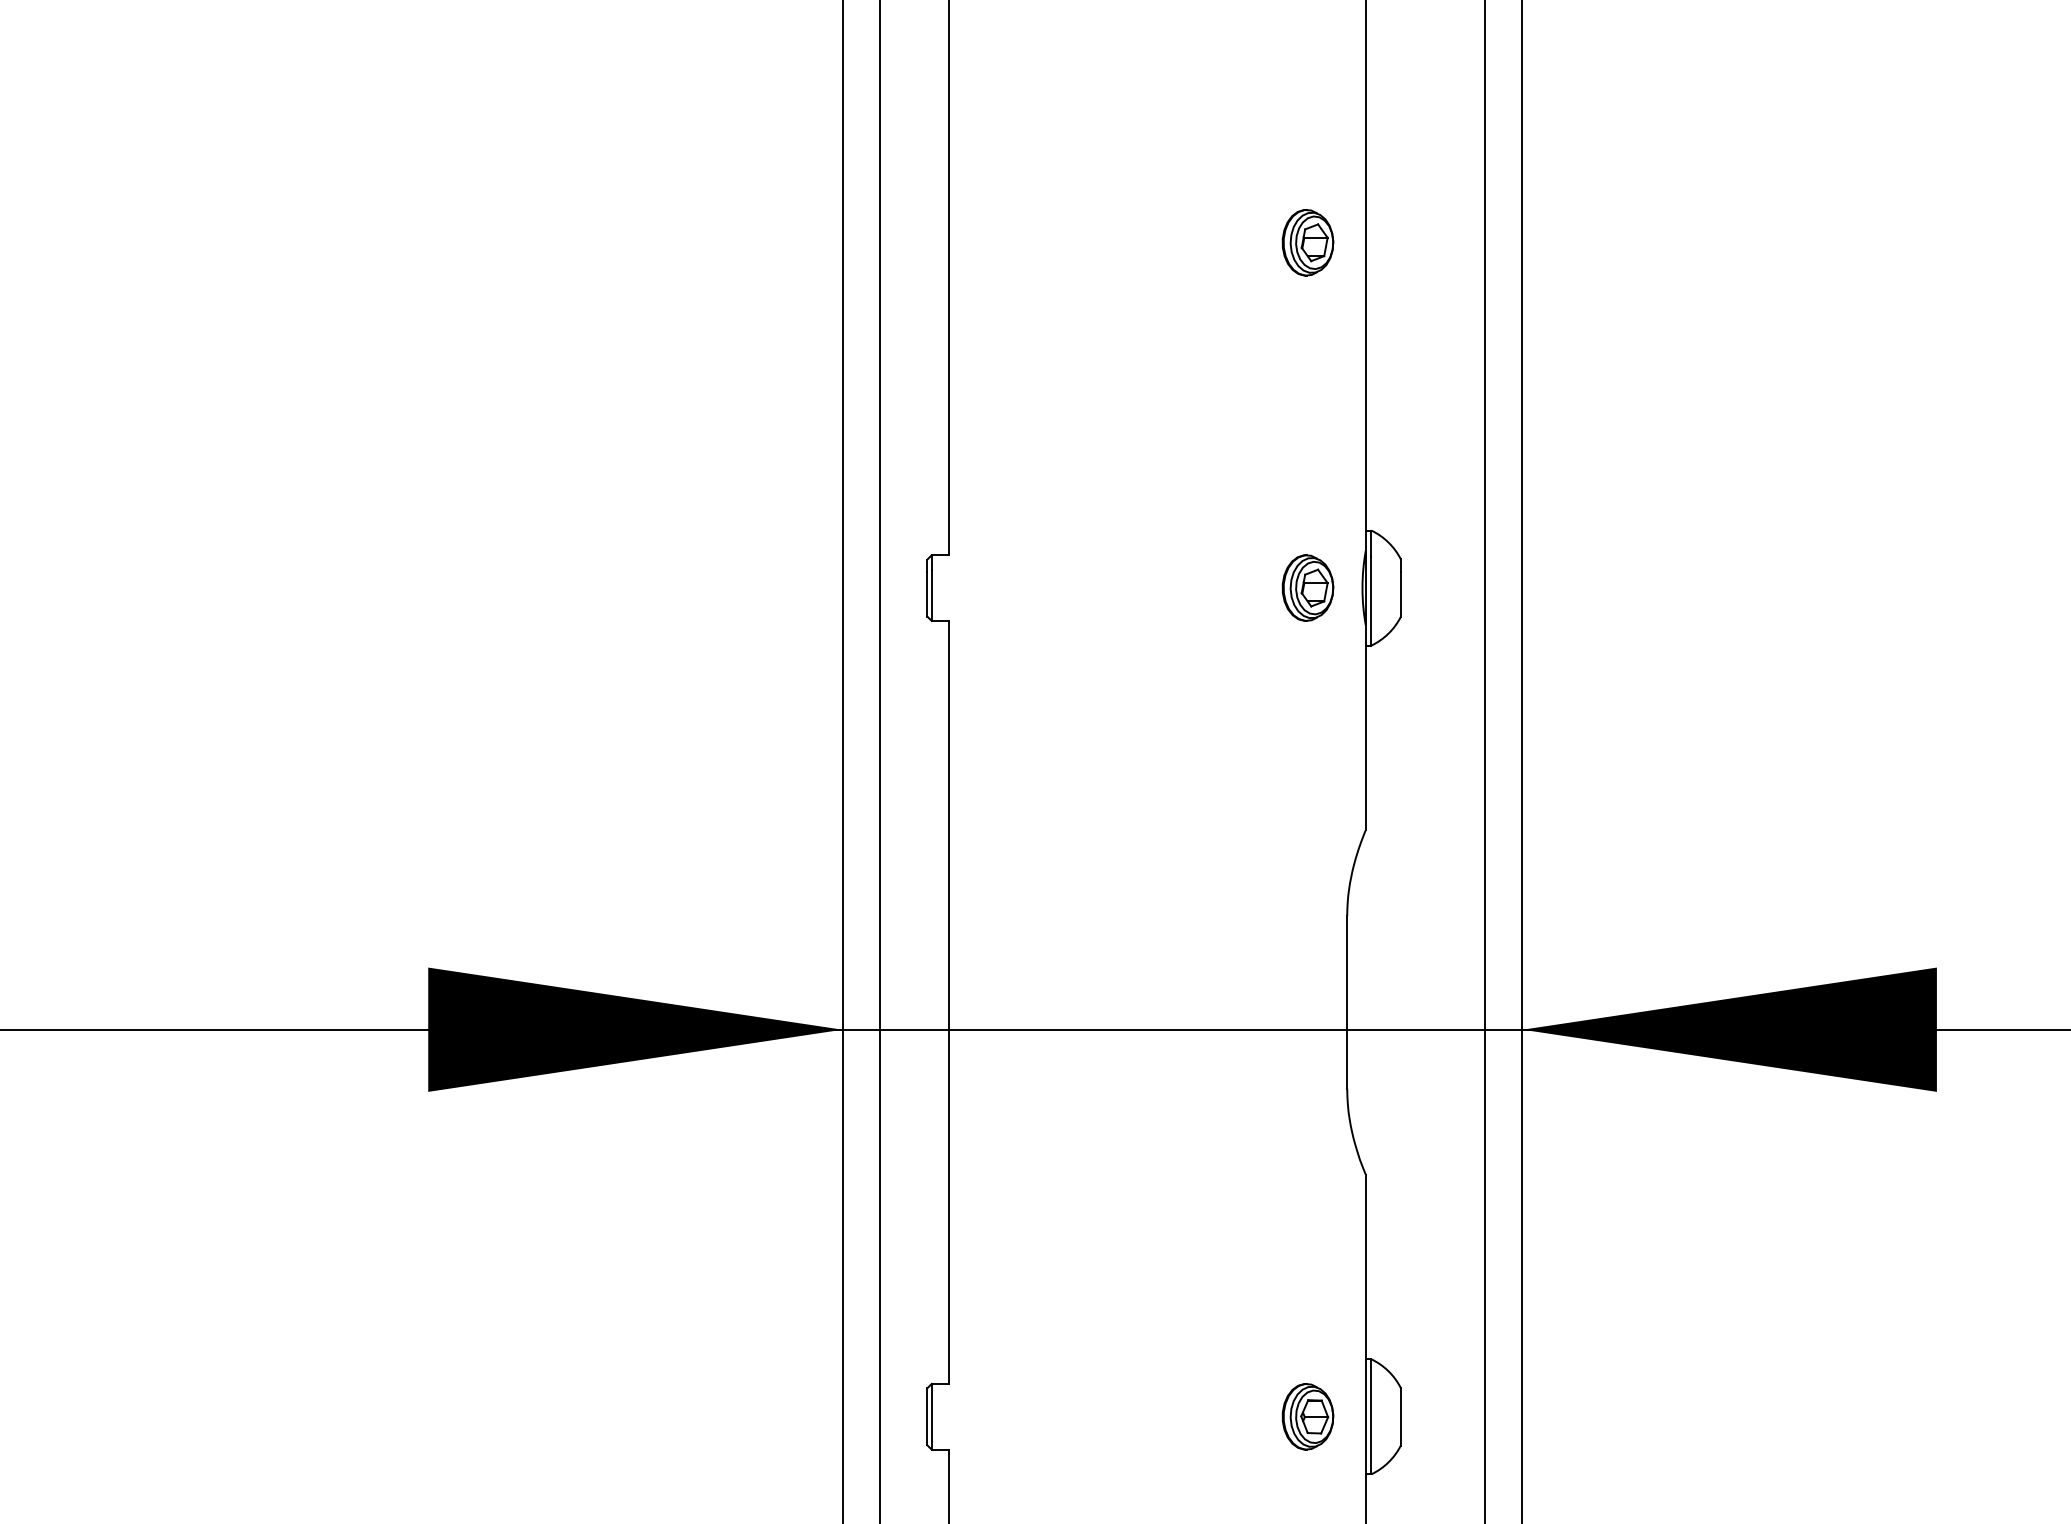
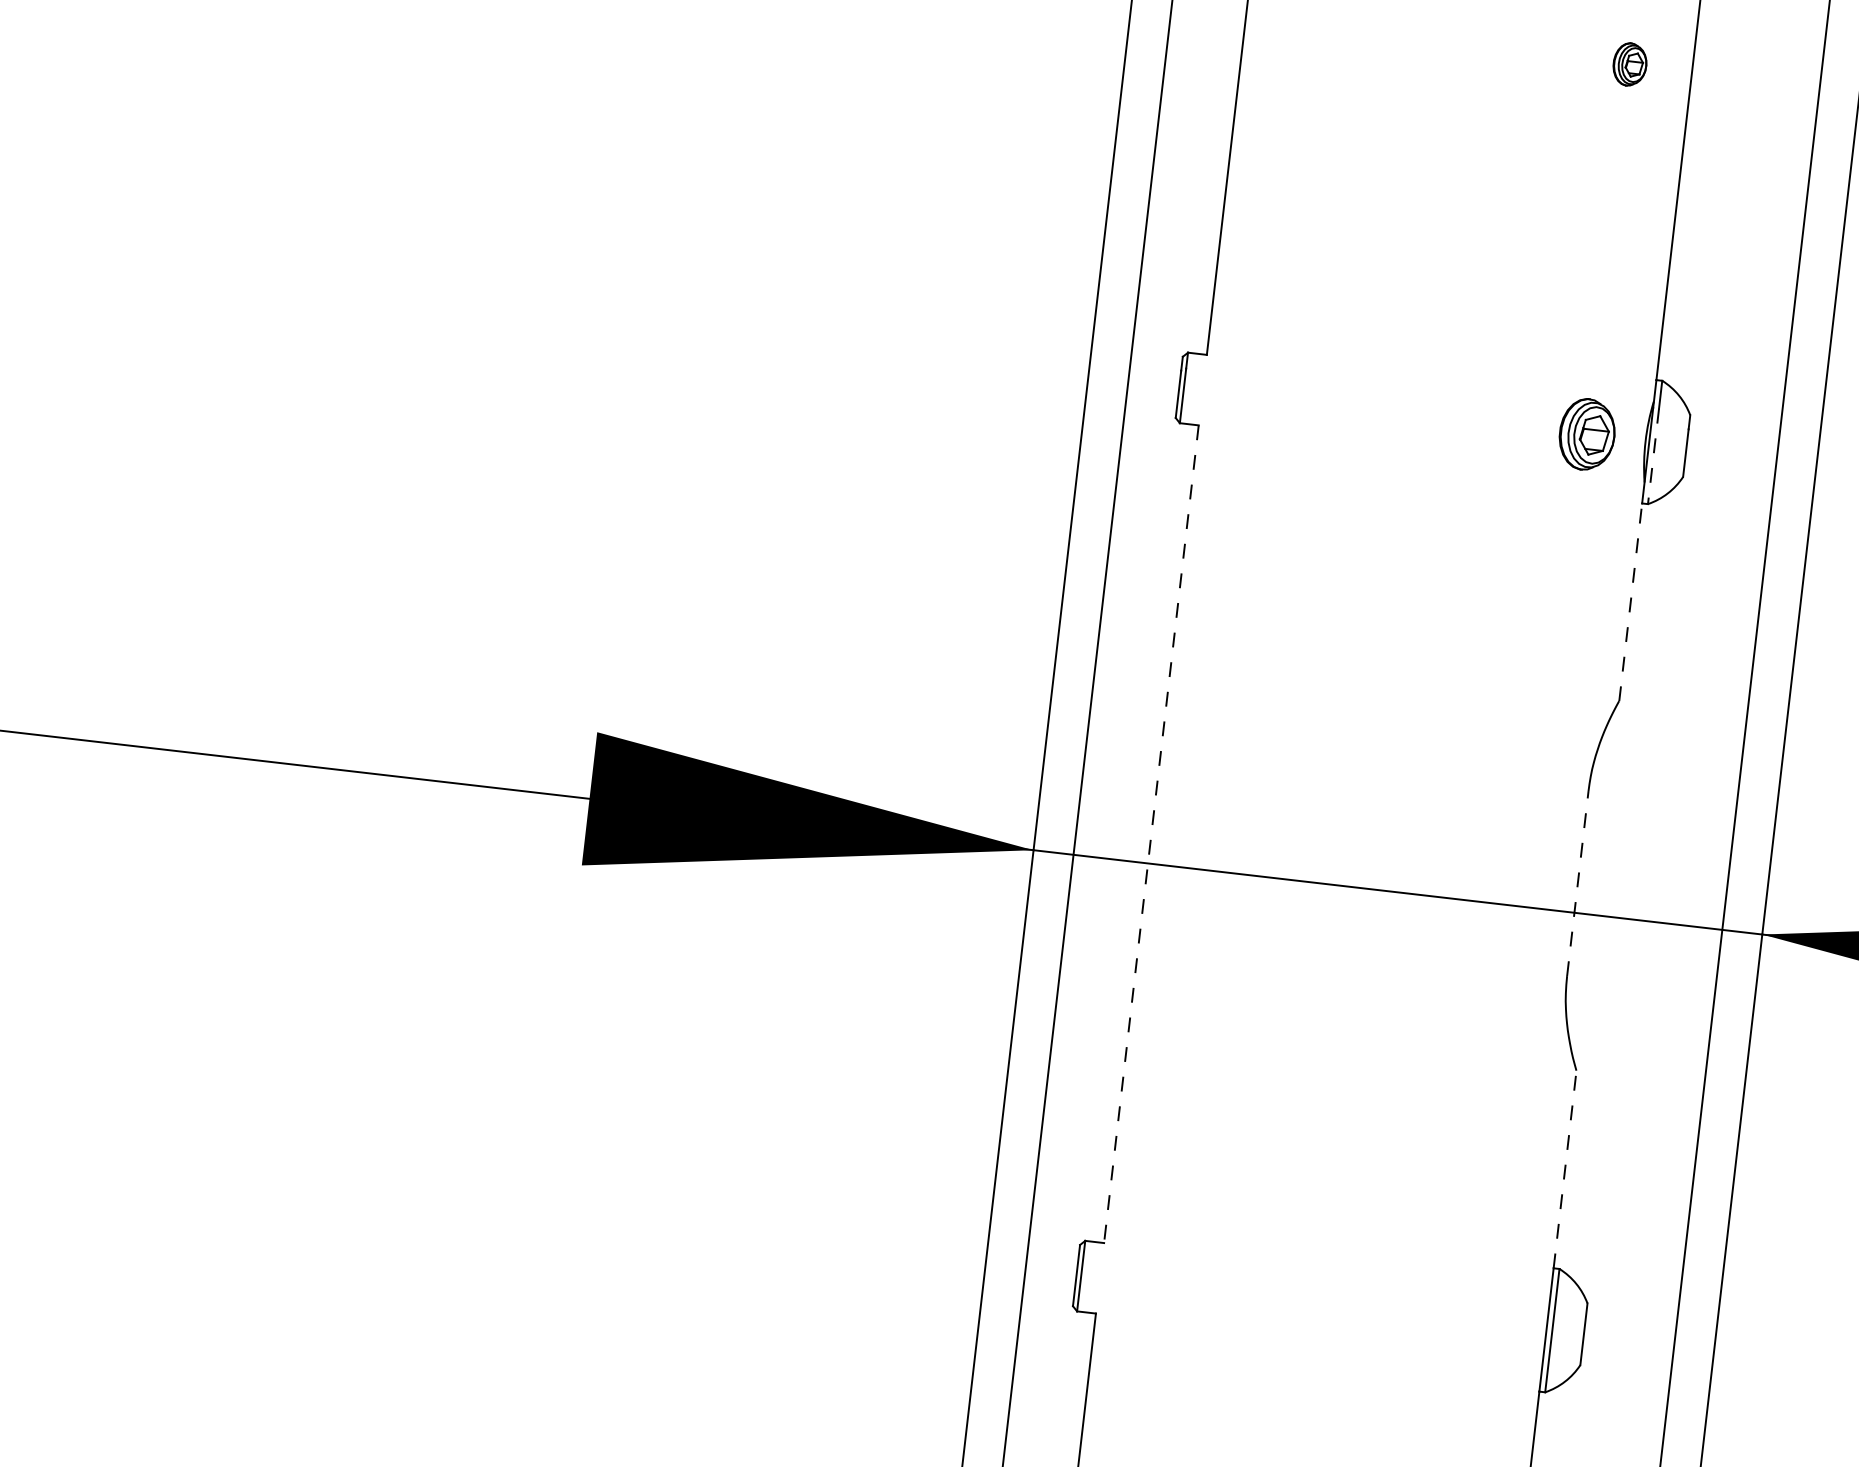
part: (1307, 242) -> (1629, 64), size x0.6
line: (1371, 601) -> (1653, 456), solid -> dashed
line: (1365, 737) -> (1630, 601), solid -> dashed
line: (1347, 1001) -> (1578, 882), solid -> dashed
line: (949, 1002) -> (1151, 834), solid -> dashed
line: (1365, 1266) -> (1564, 1168), solid -> dashed
part: (1307, 1416) -> (1483, 1322), removed

